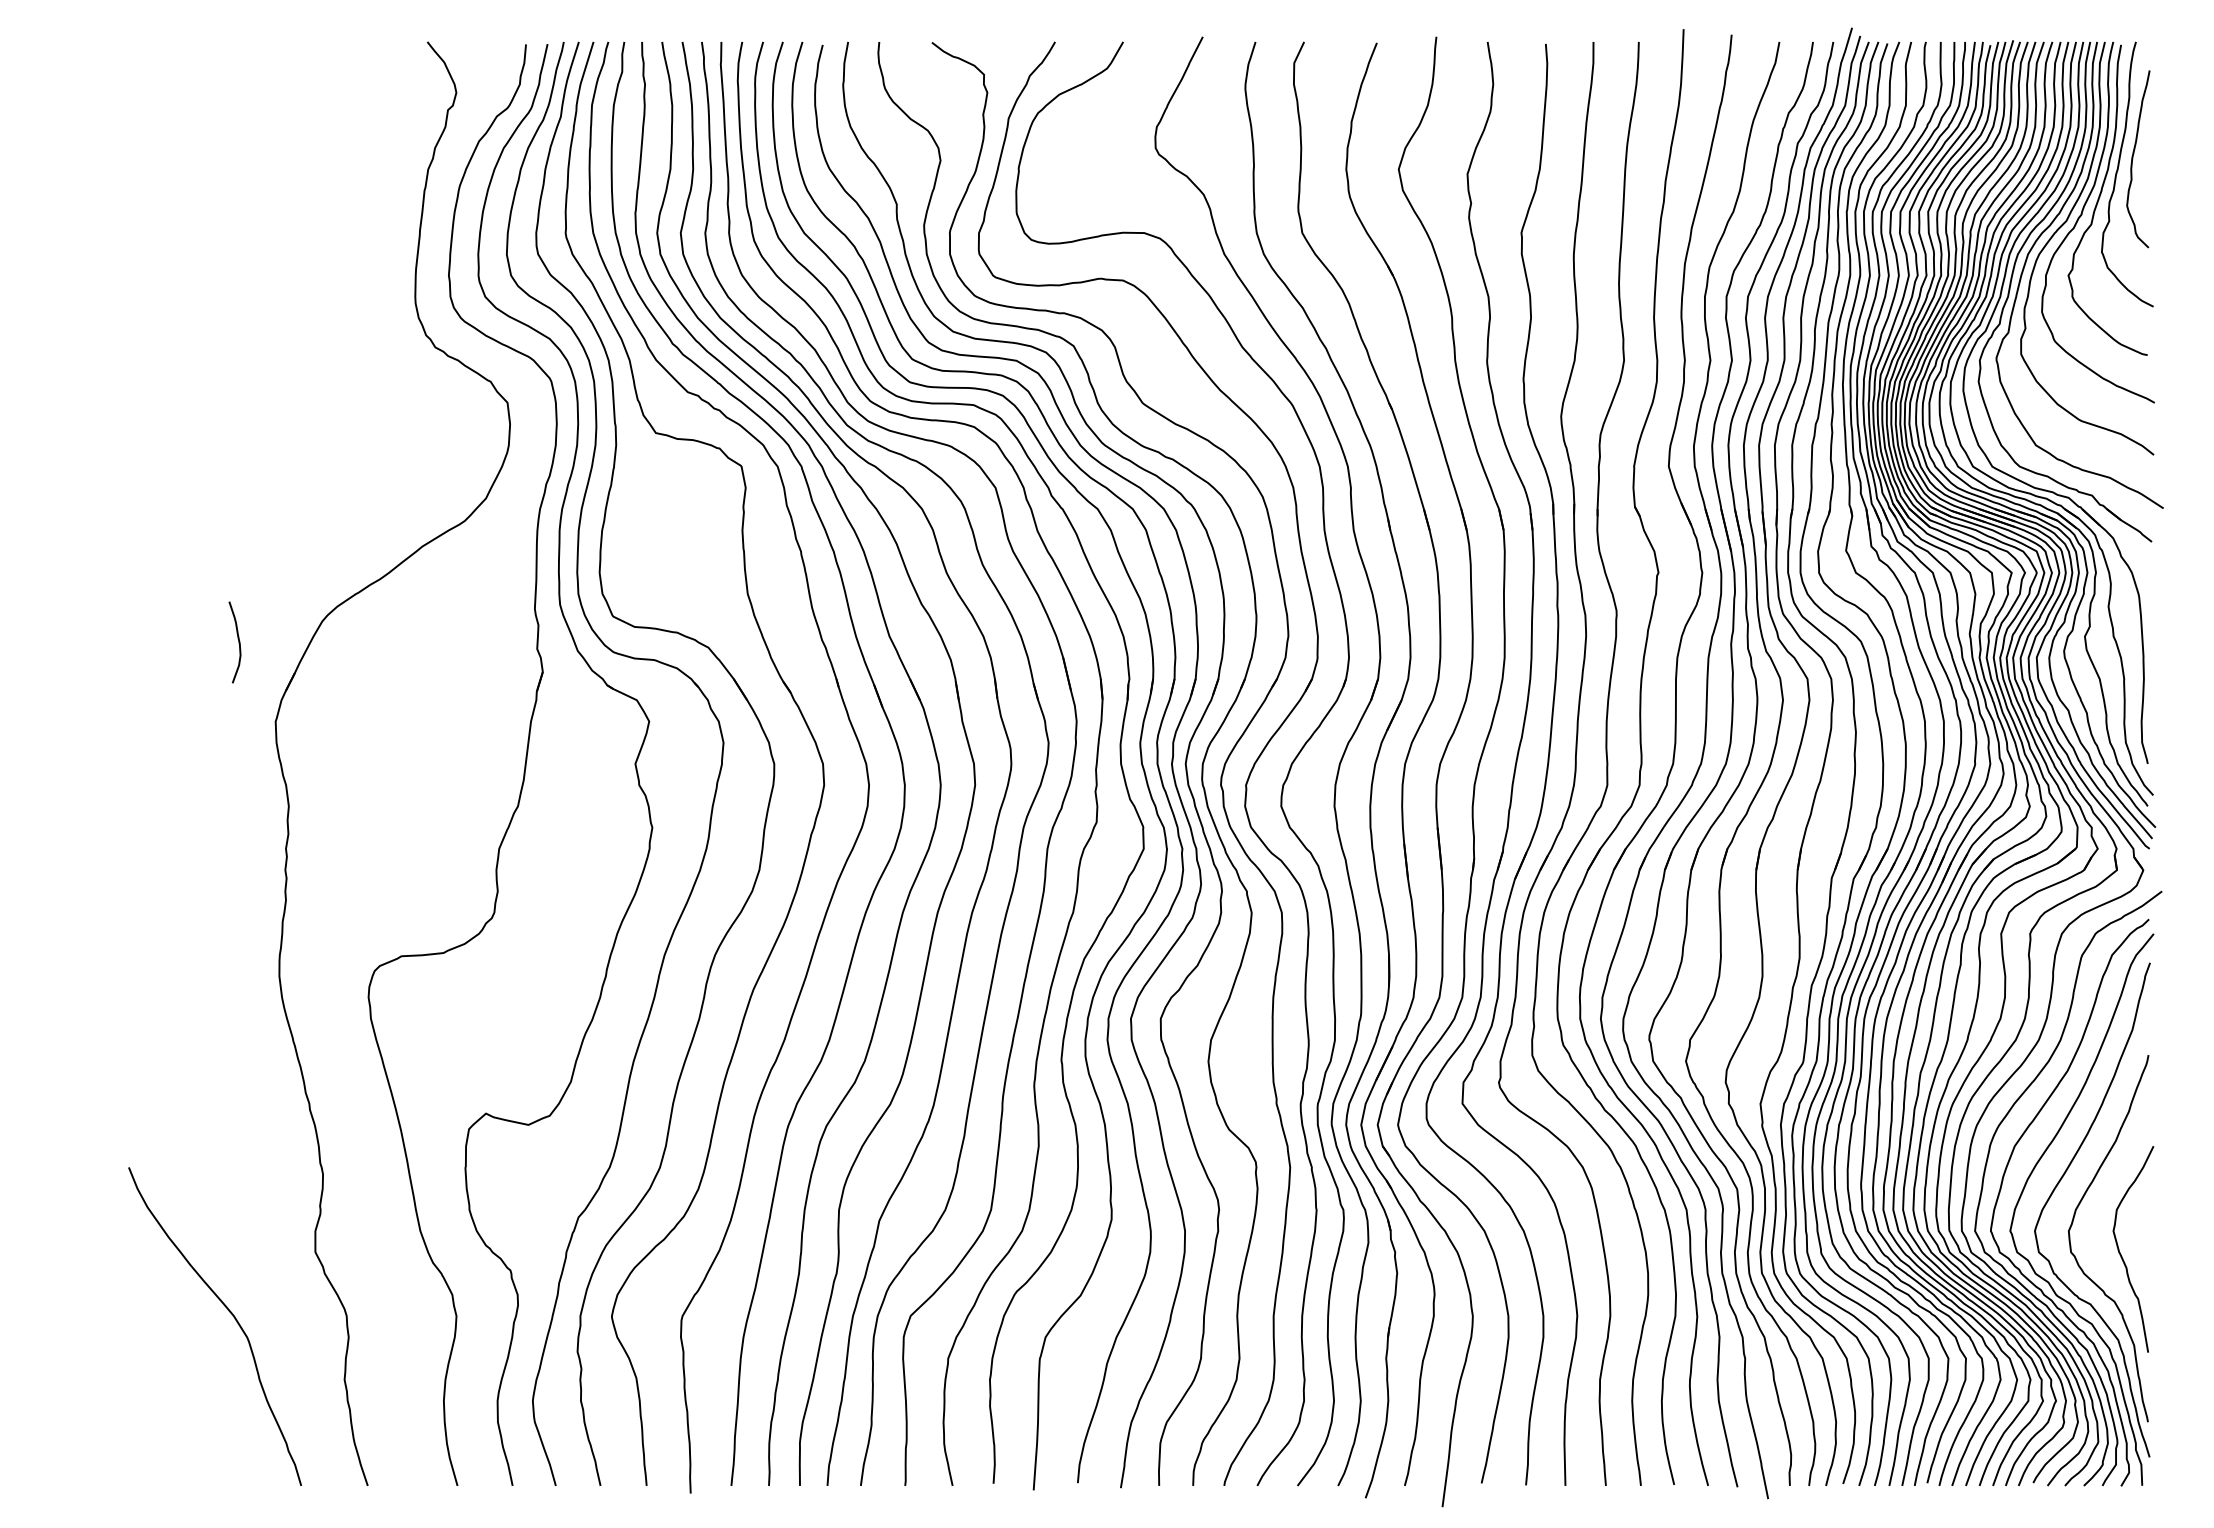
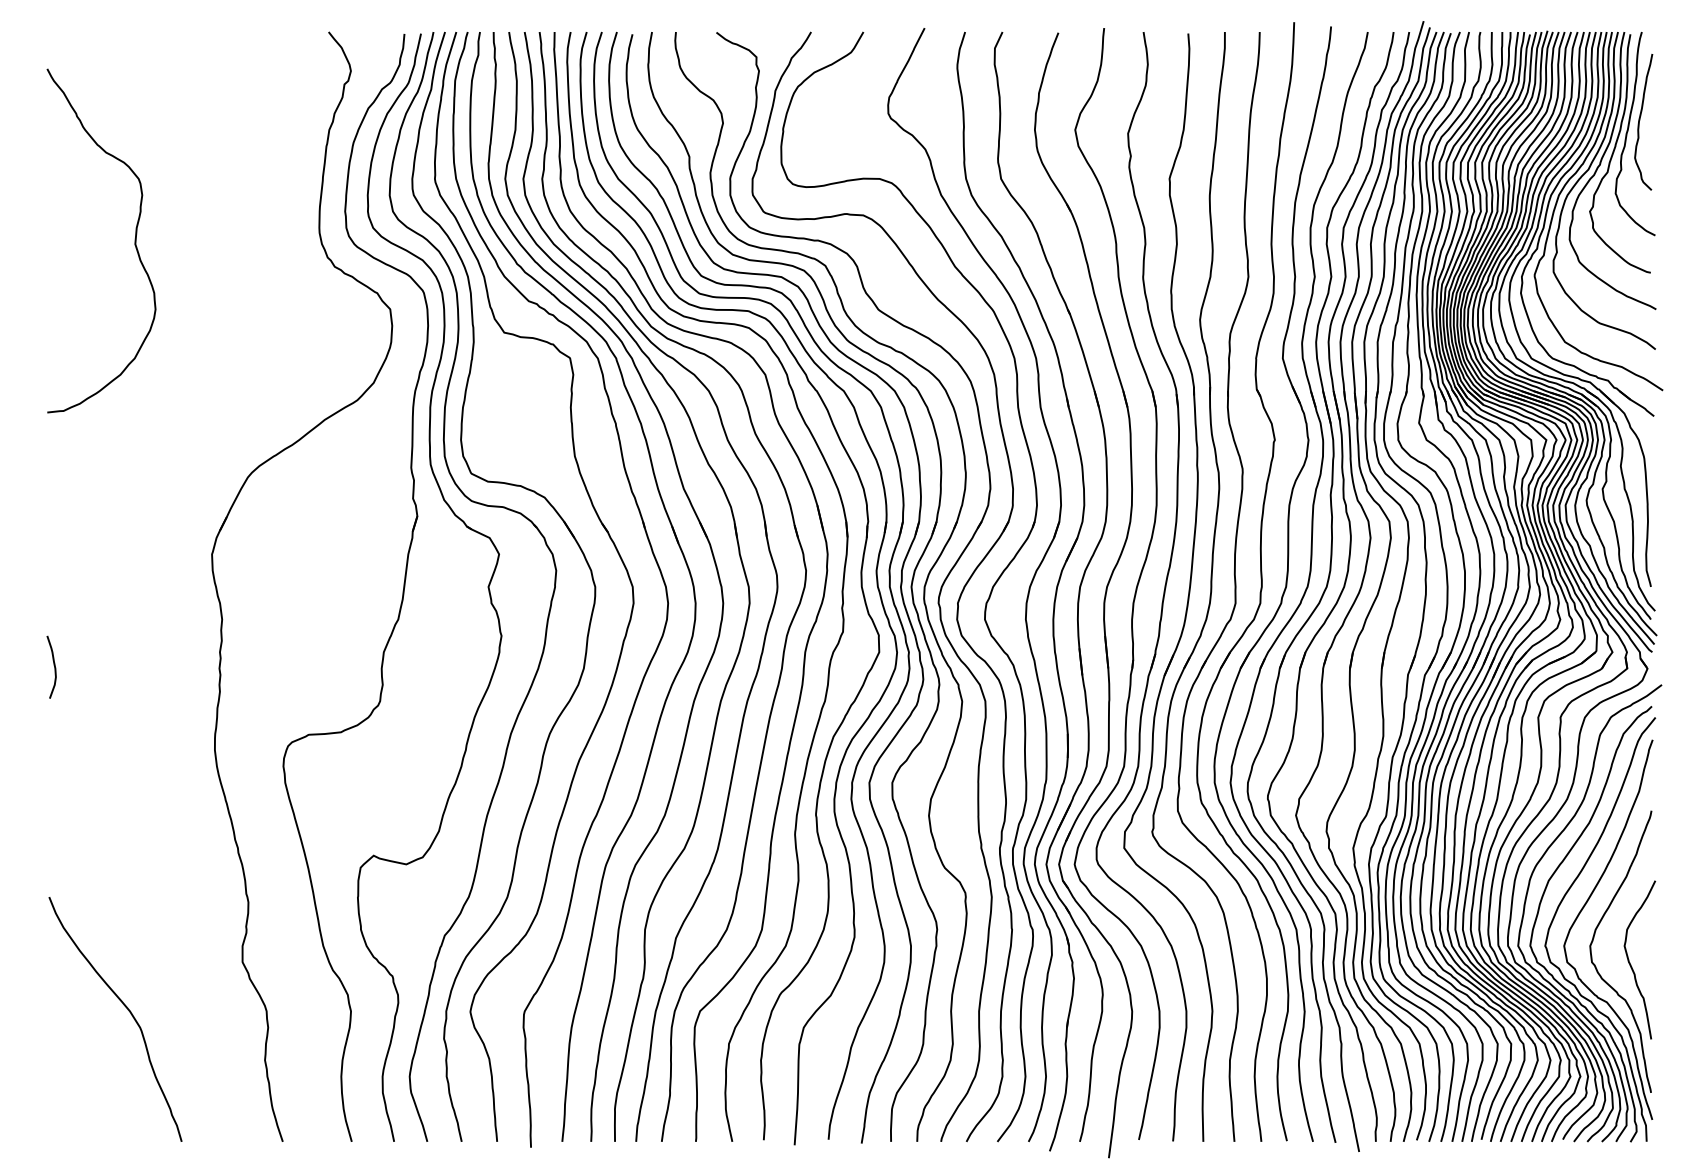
curve: (175, 313) -> (135, 240), added
curve: (238, 642) -> (54, 667), moved
curve: (228, 1311) -> (125, 1007), moved

